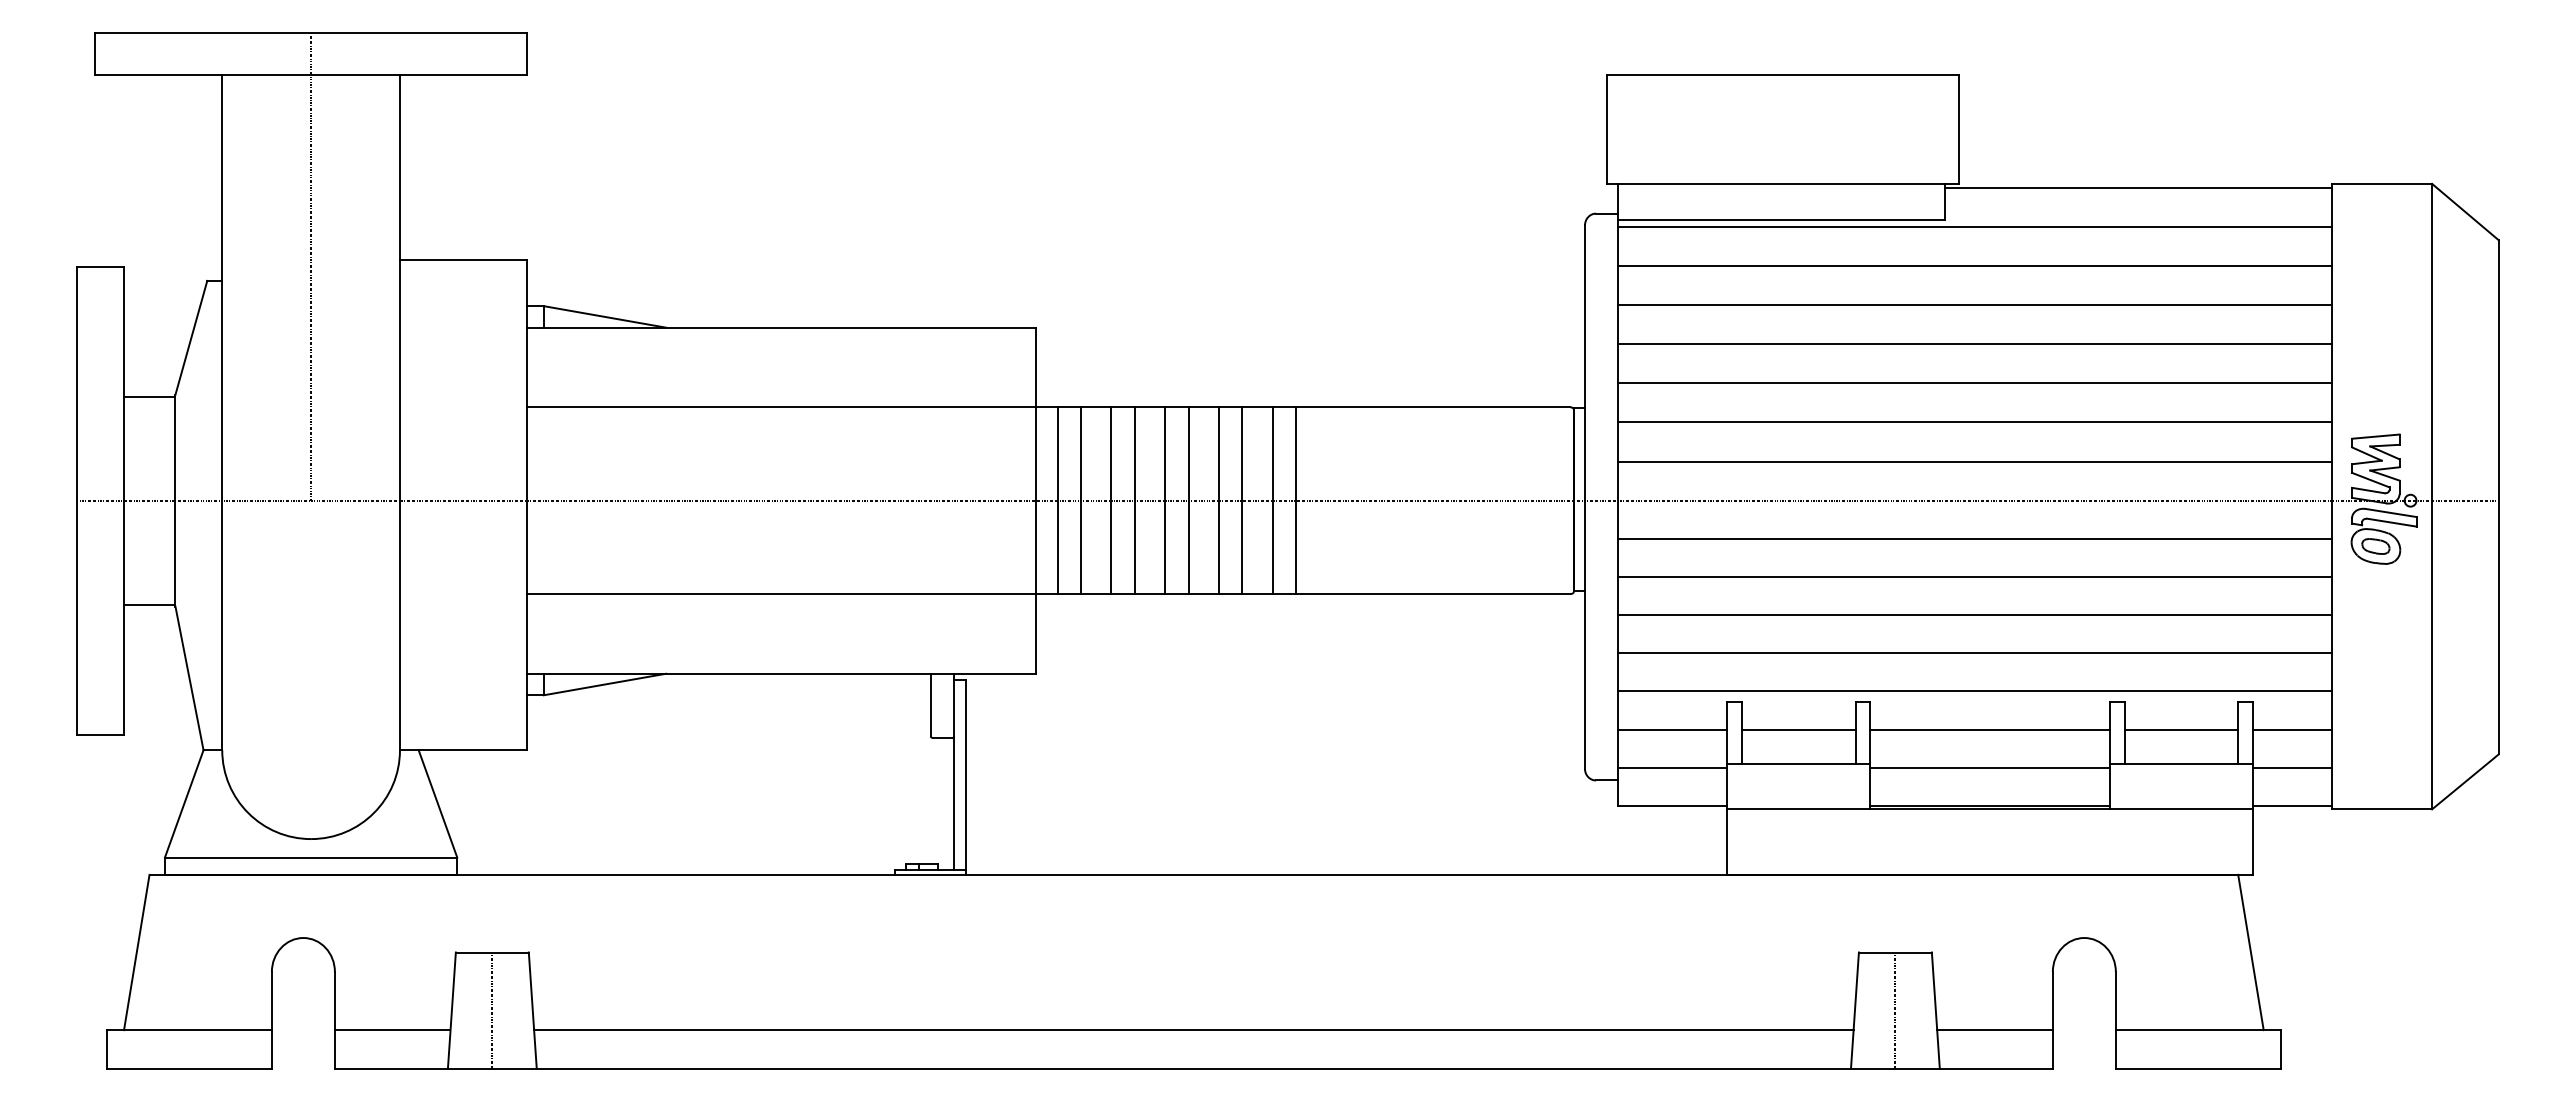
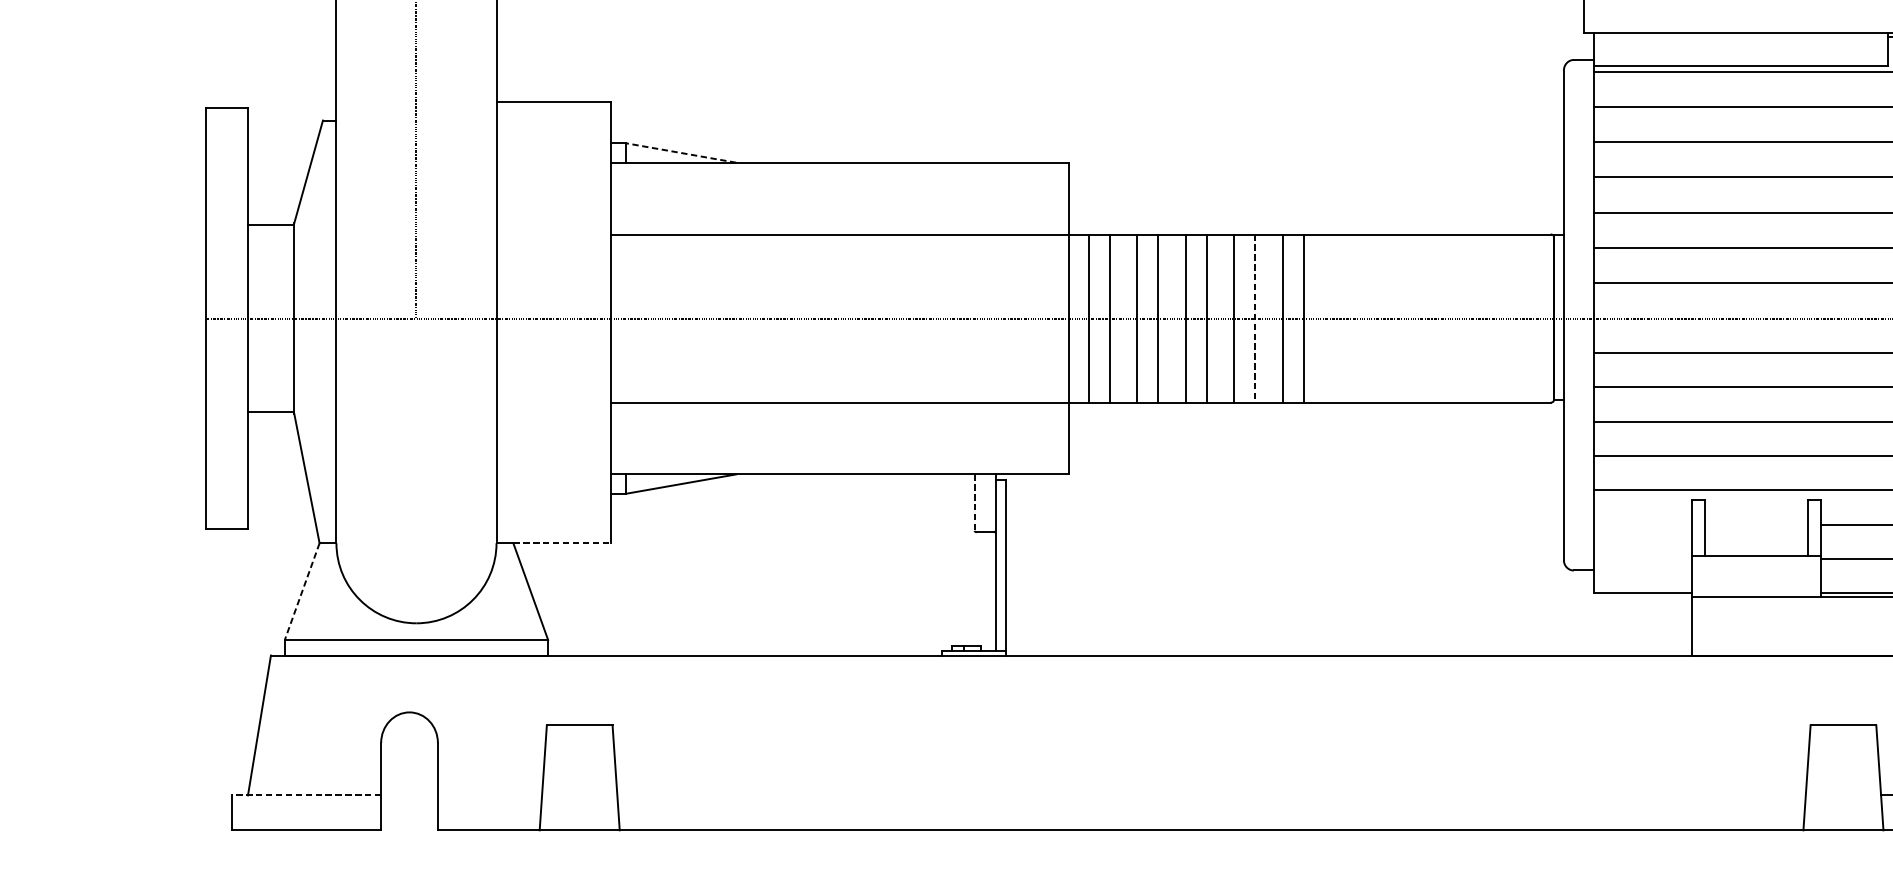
line: (604, 316) -> (680, 152), solid -> dashed
line: (1242, 501) -> (1255, 319), solid -> dashed
line: (930, 705) -> (974, 502), solid -> dashed
line: (1672, 729) -> (1642, 524), removed
line: (1798, 729) -> (1756, 524), removed
line: (473, 750) -> (562, 543), solid -> dashed
line: (1672, 767) -> (1642, 558), removed
line: (184, 804) -> (302, 592), solid -> dashed
line: (492, 1010) -> (579, 777), removed
line: (1895, 1010) -> (1843, 777), removed
line: (189, 1030) -> (306, 795), solid -> dashed
line: (392, 1030) -> (489, 795), removed
line: (1193, 1030) -> (1211, 795), removed

